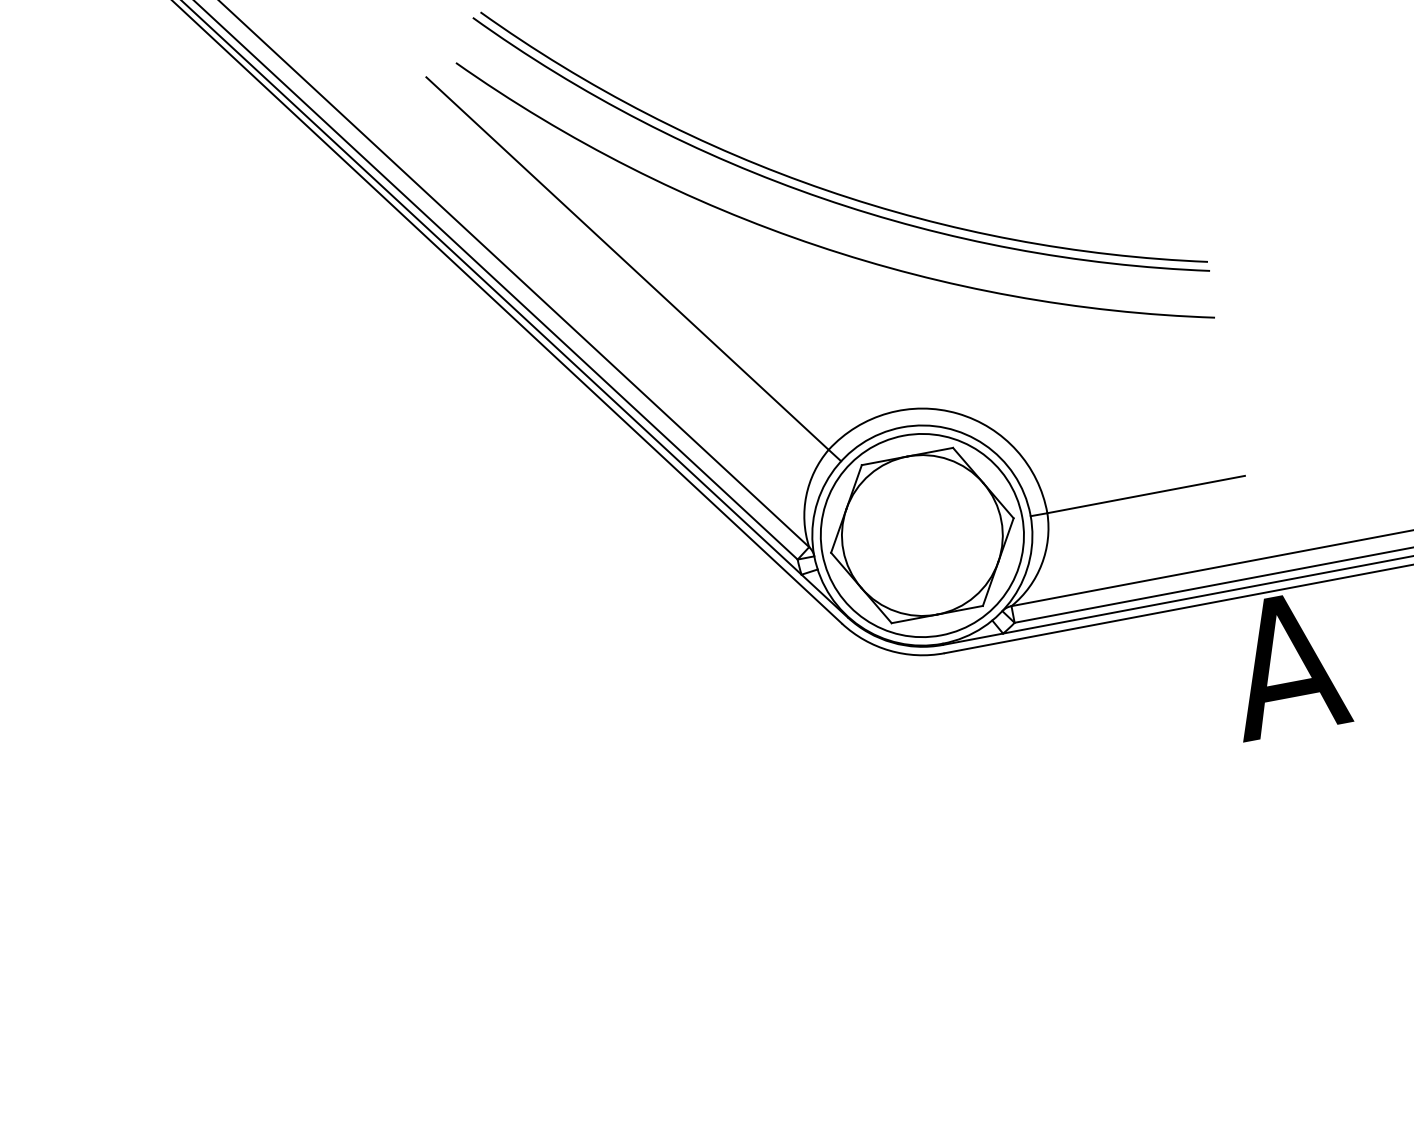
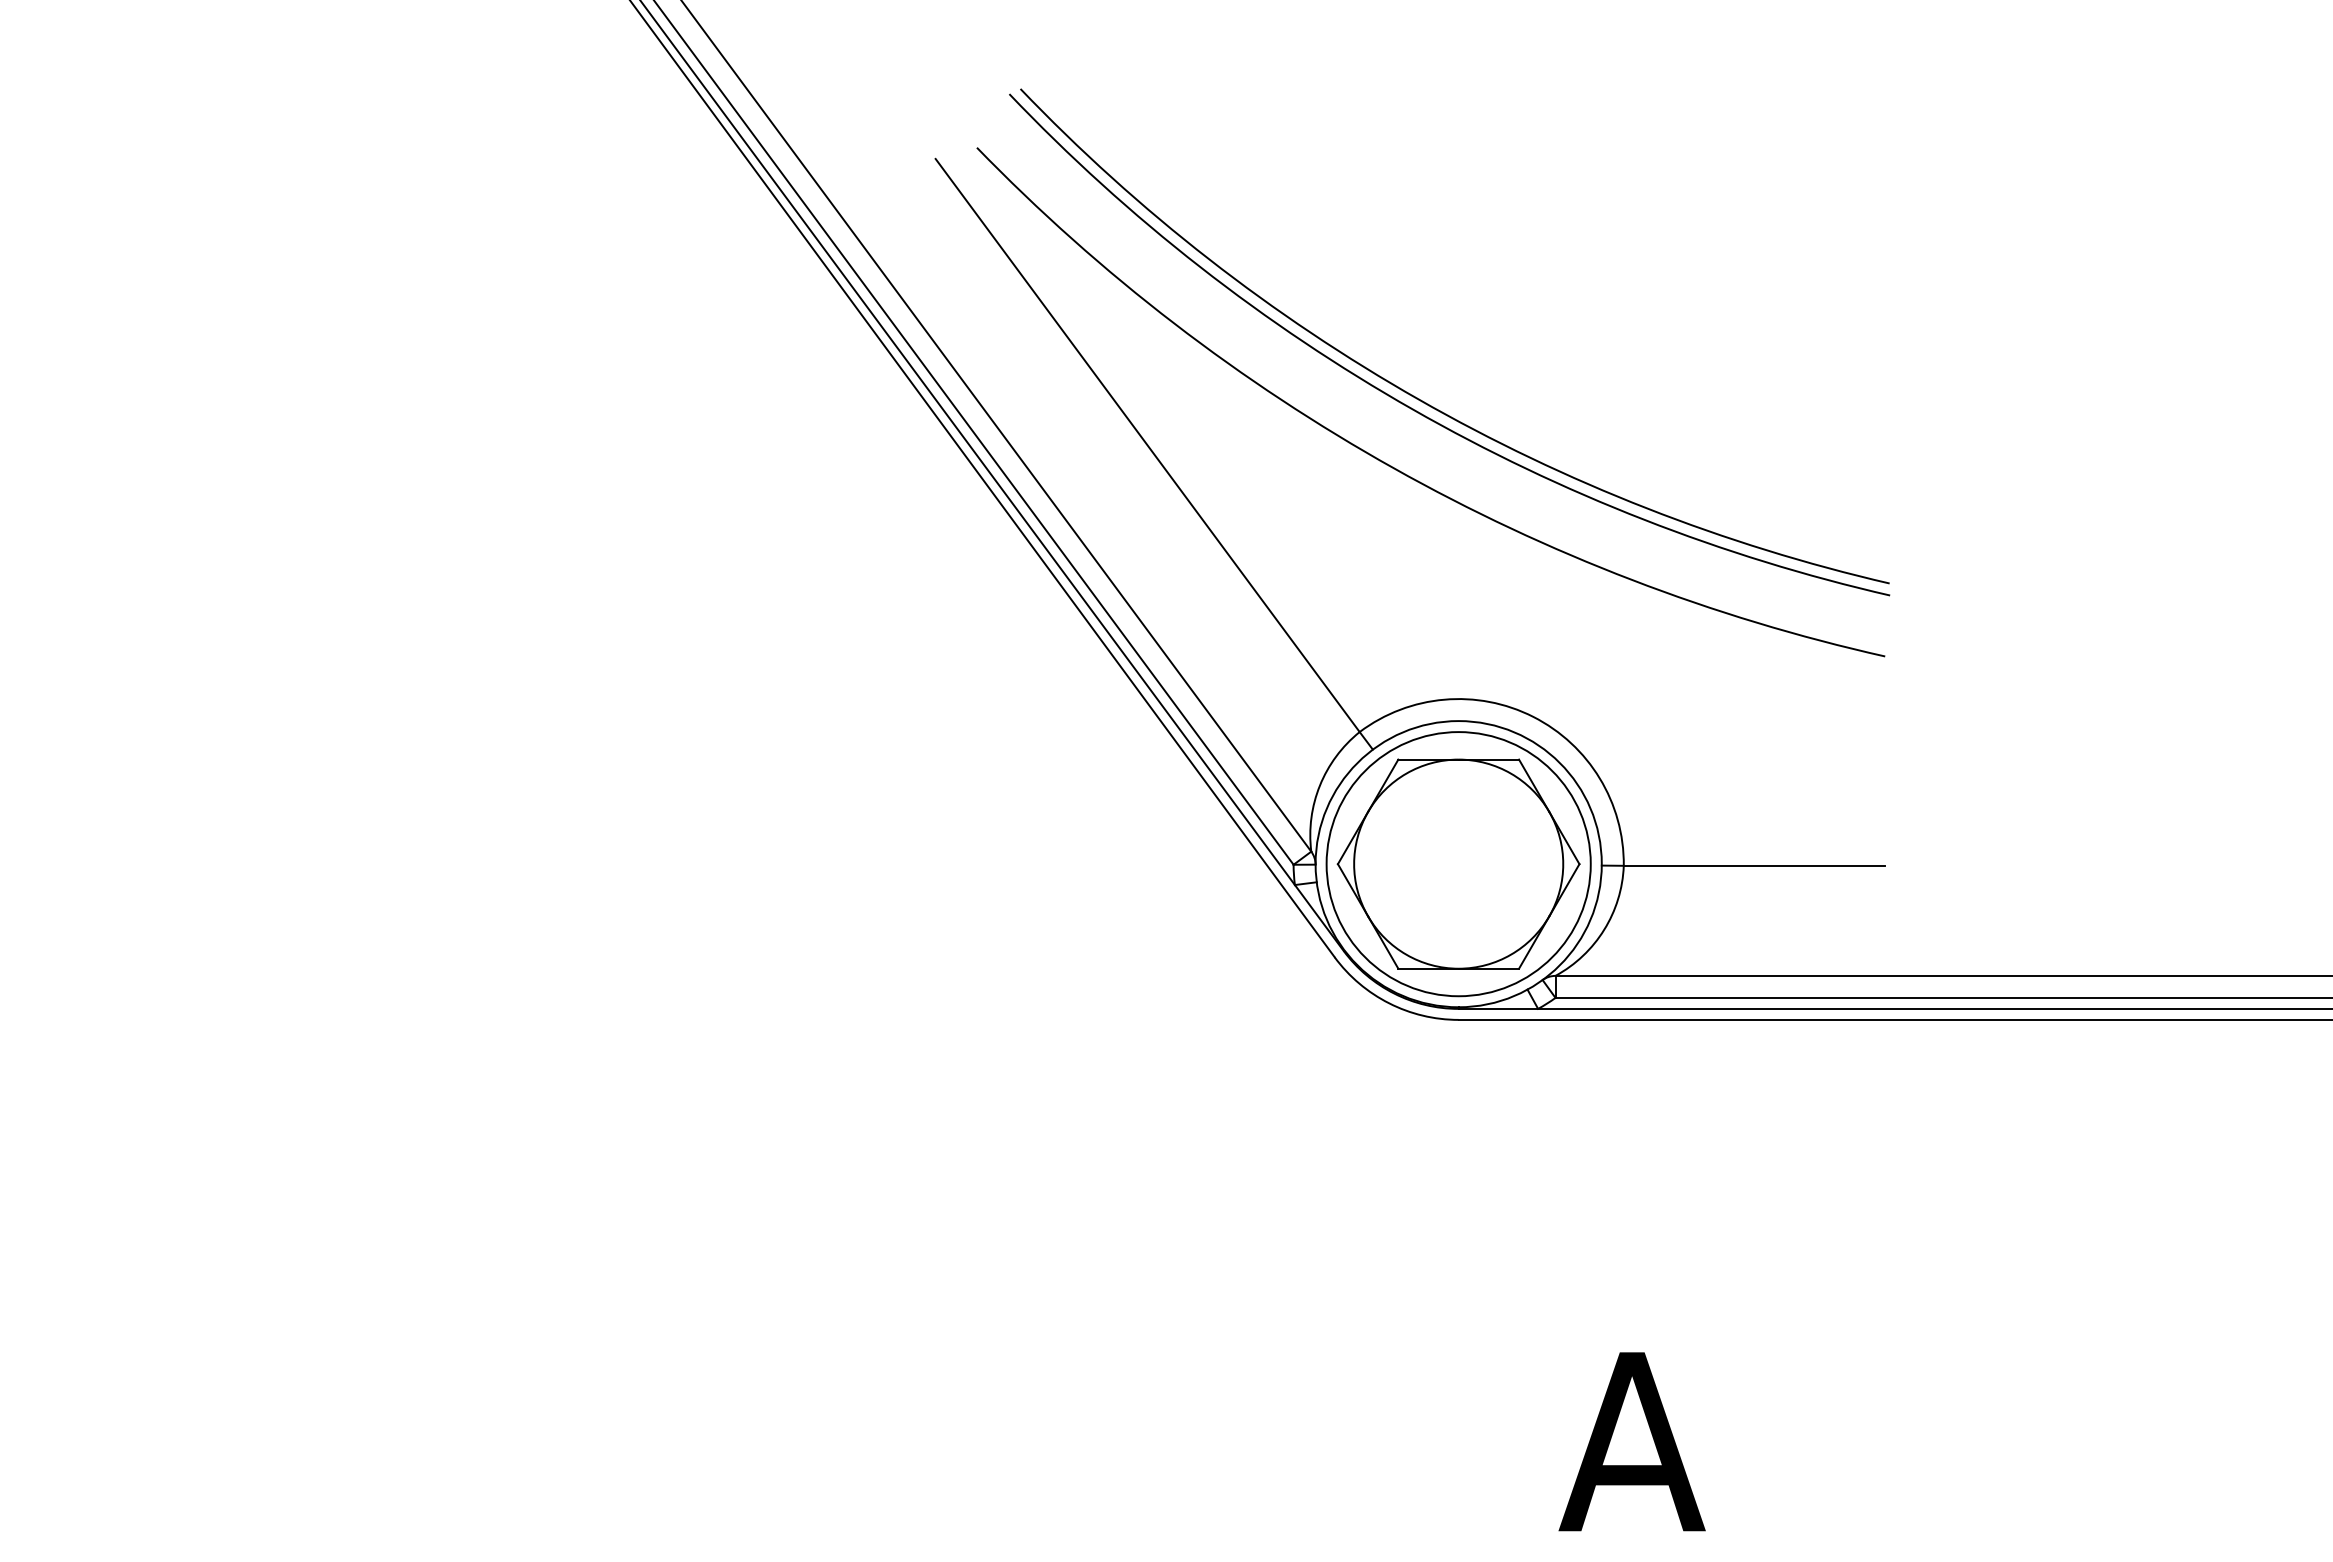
part: (1285, 664) -> (1631, 1441), moved

